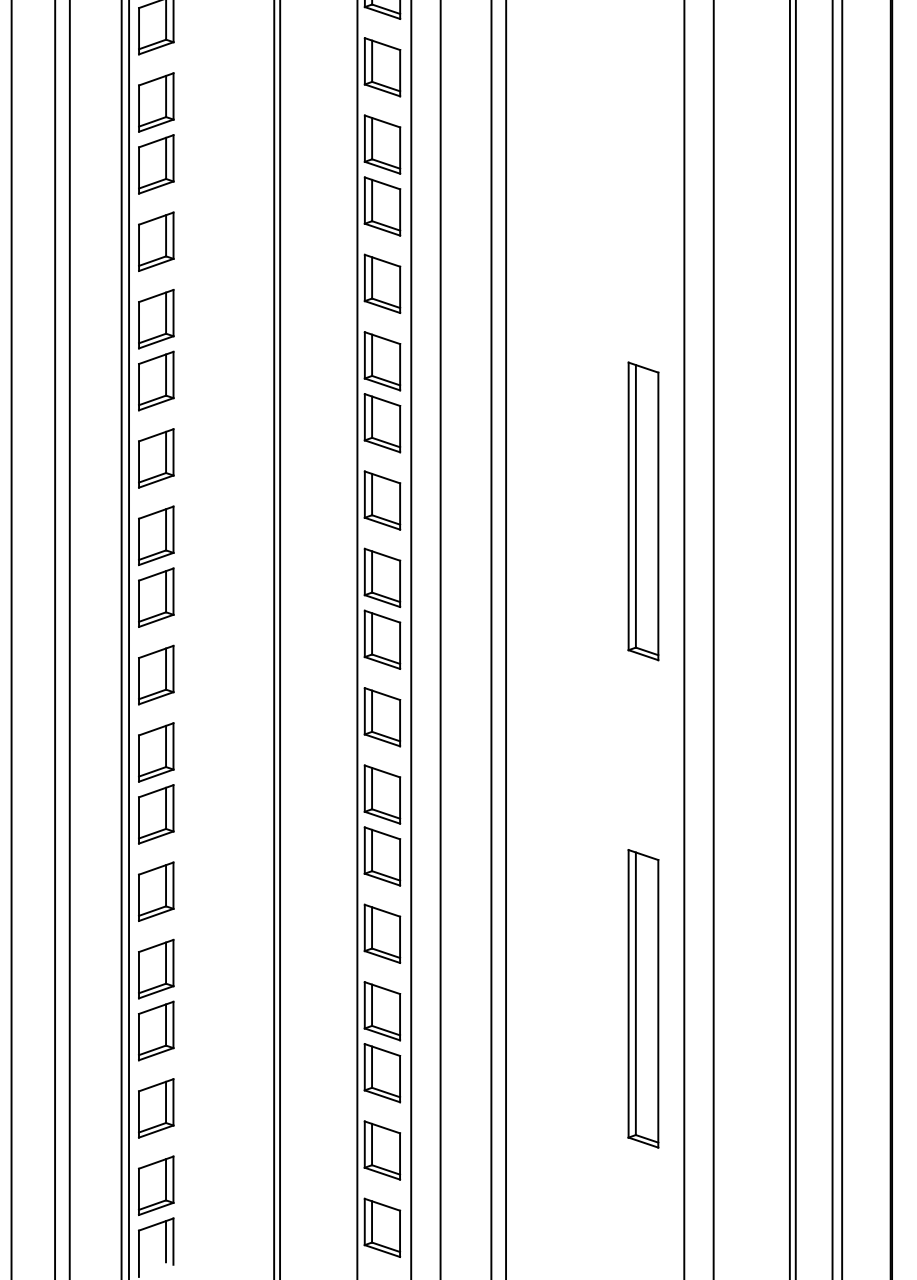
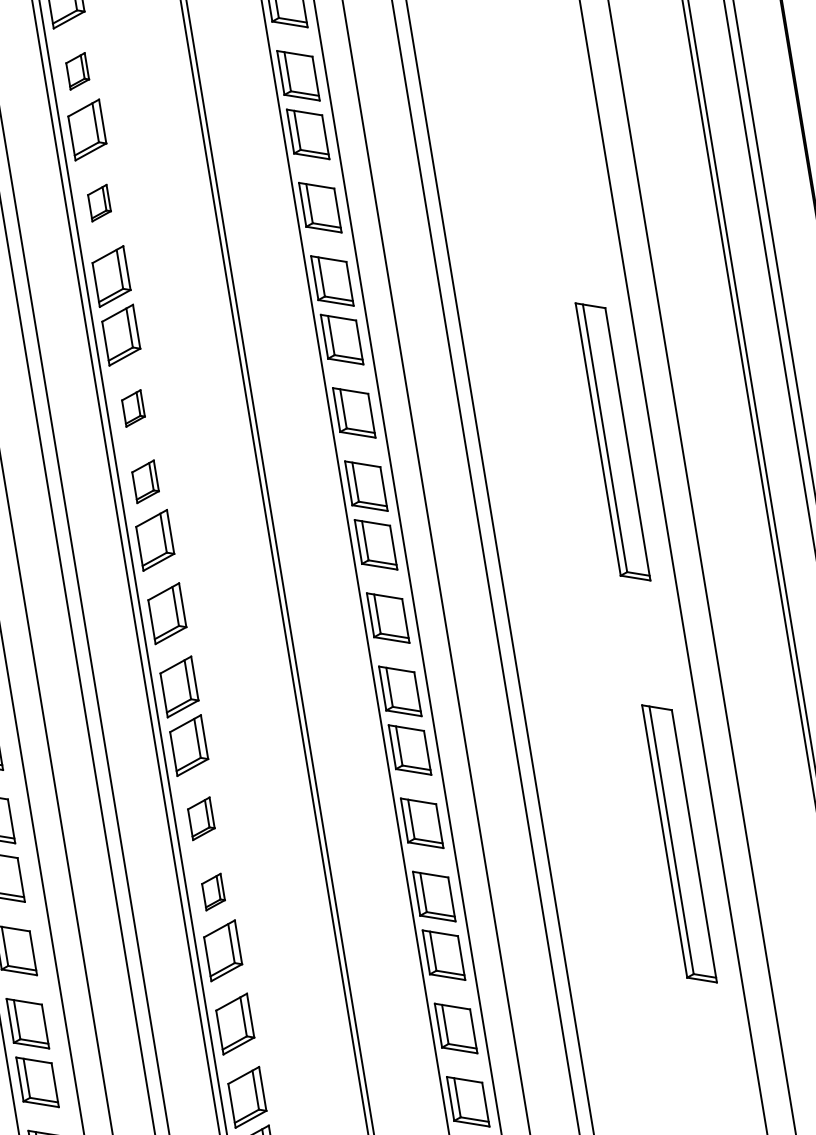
part: (156, 102) -> (77, 71), size x0.6
part: (156, 241) -> (99, 202), size x0.6
part: (156, 458) -> (133, 408), size x0.6
part: (643, 511) -> (613, 442), moved
part: (156, 535) -> (145, 481), size x0.7
part: (156, 891) -> (201, 818), size x0.7
part: (156, 968) -> (213, 891), size x0.6

